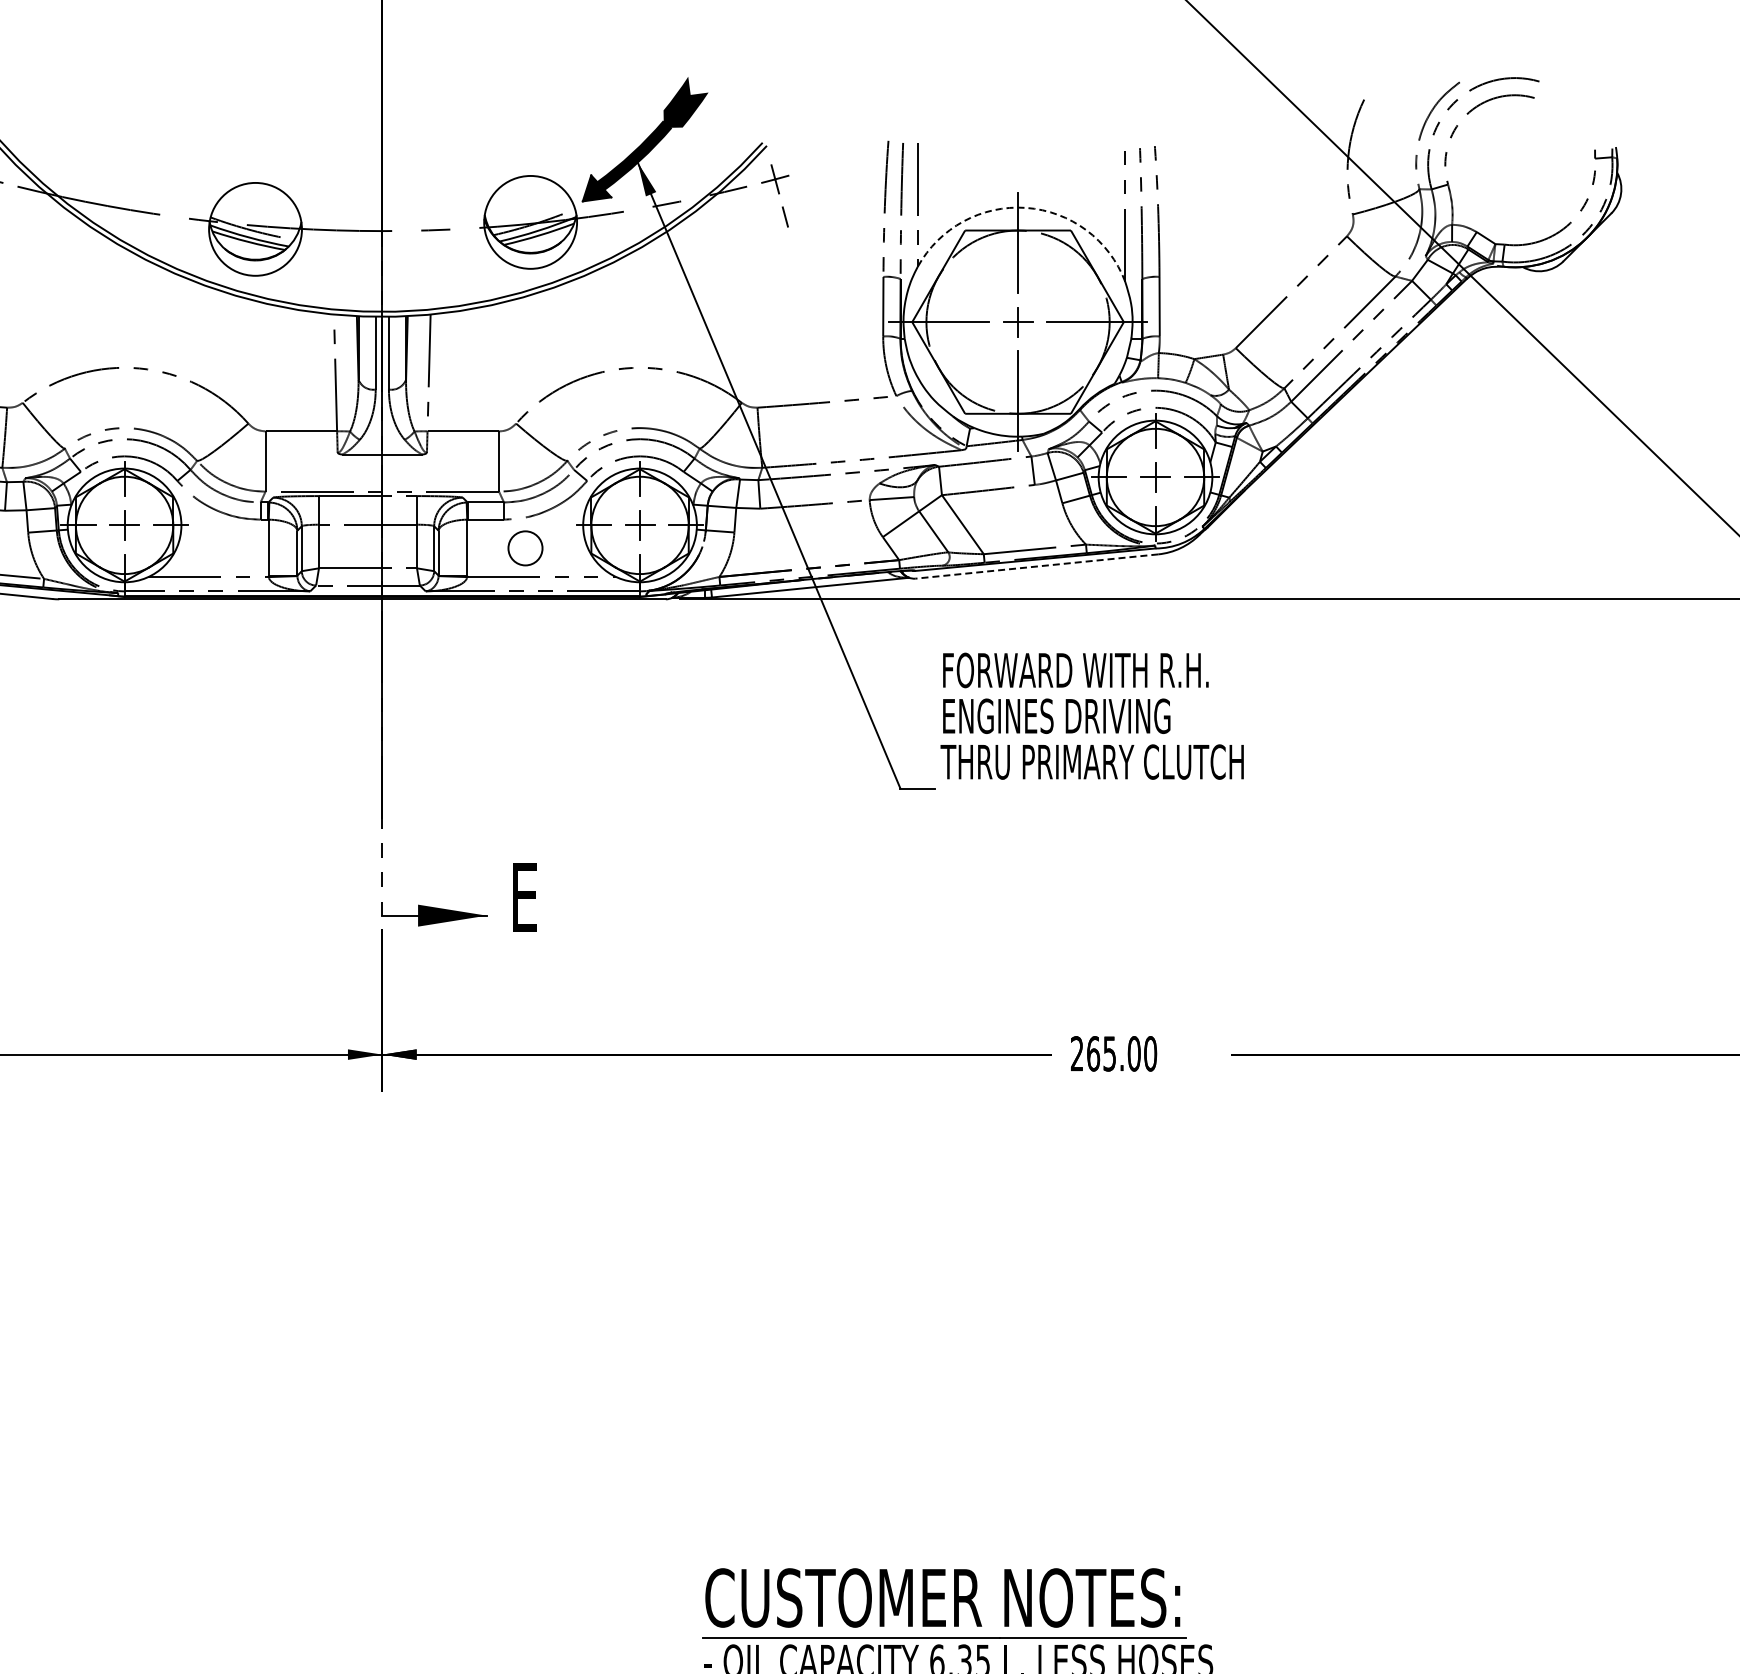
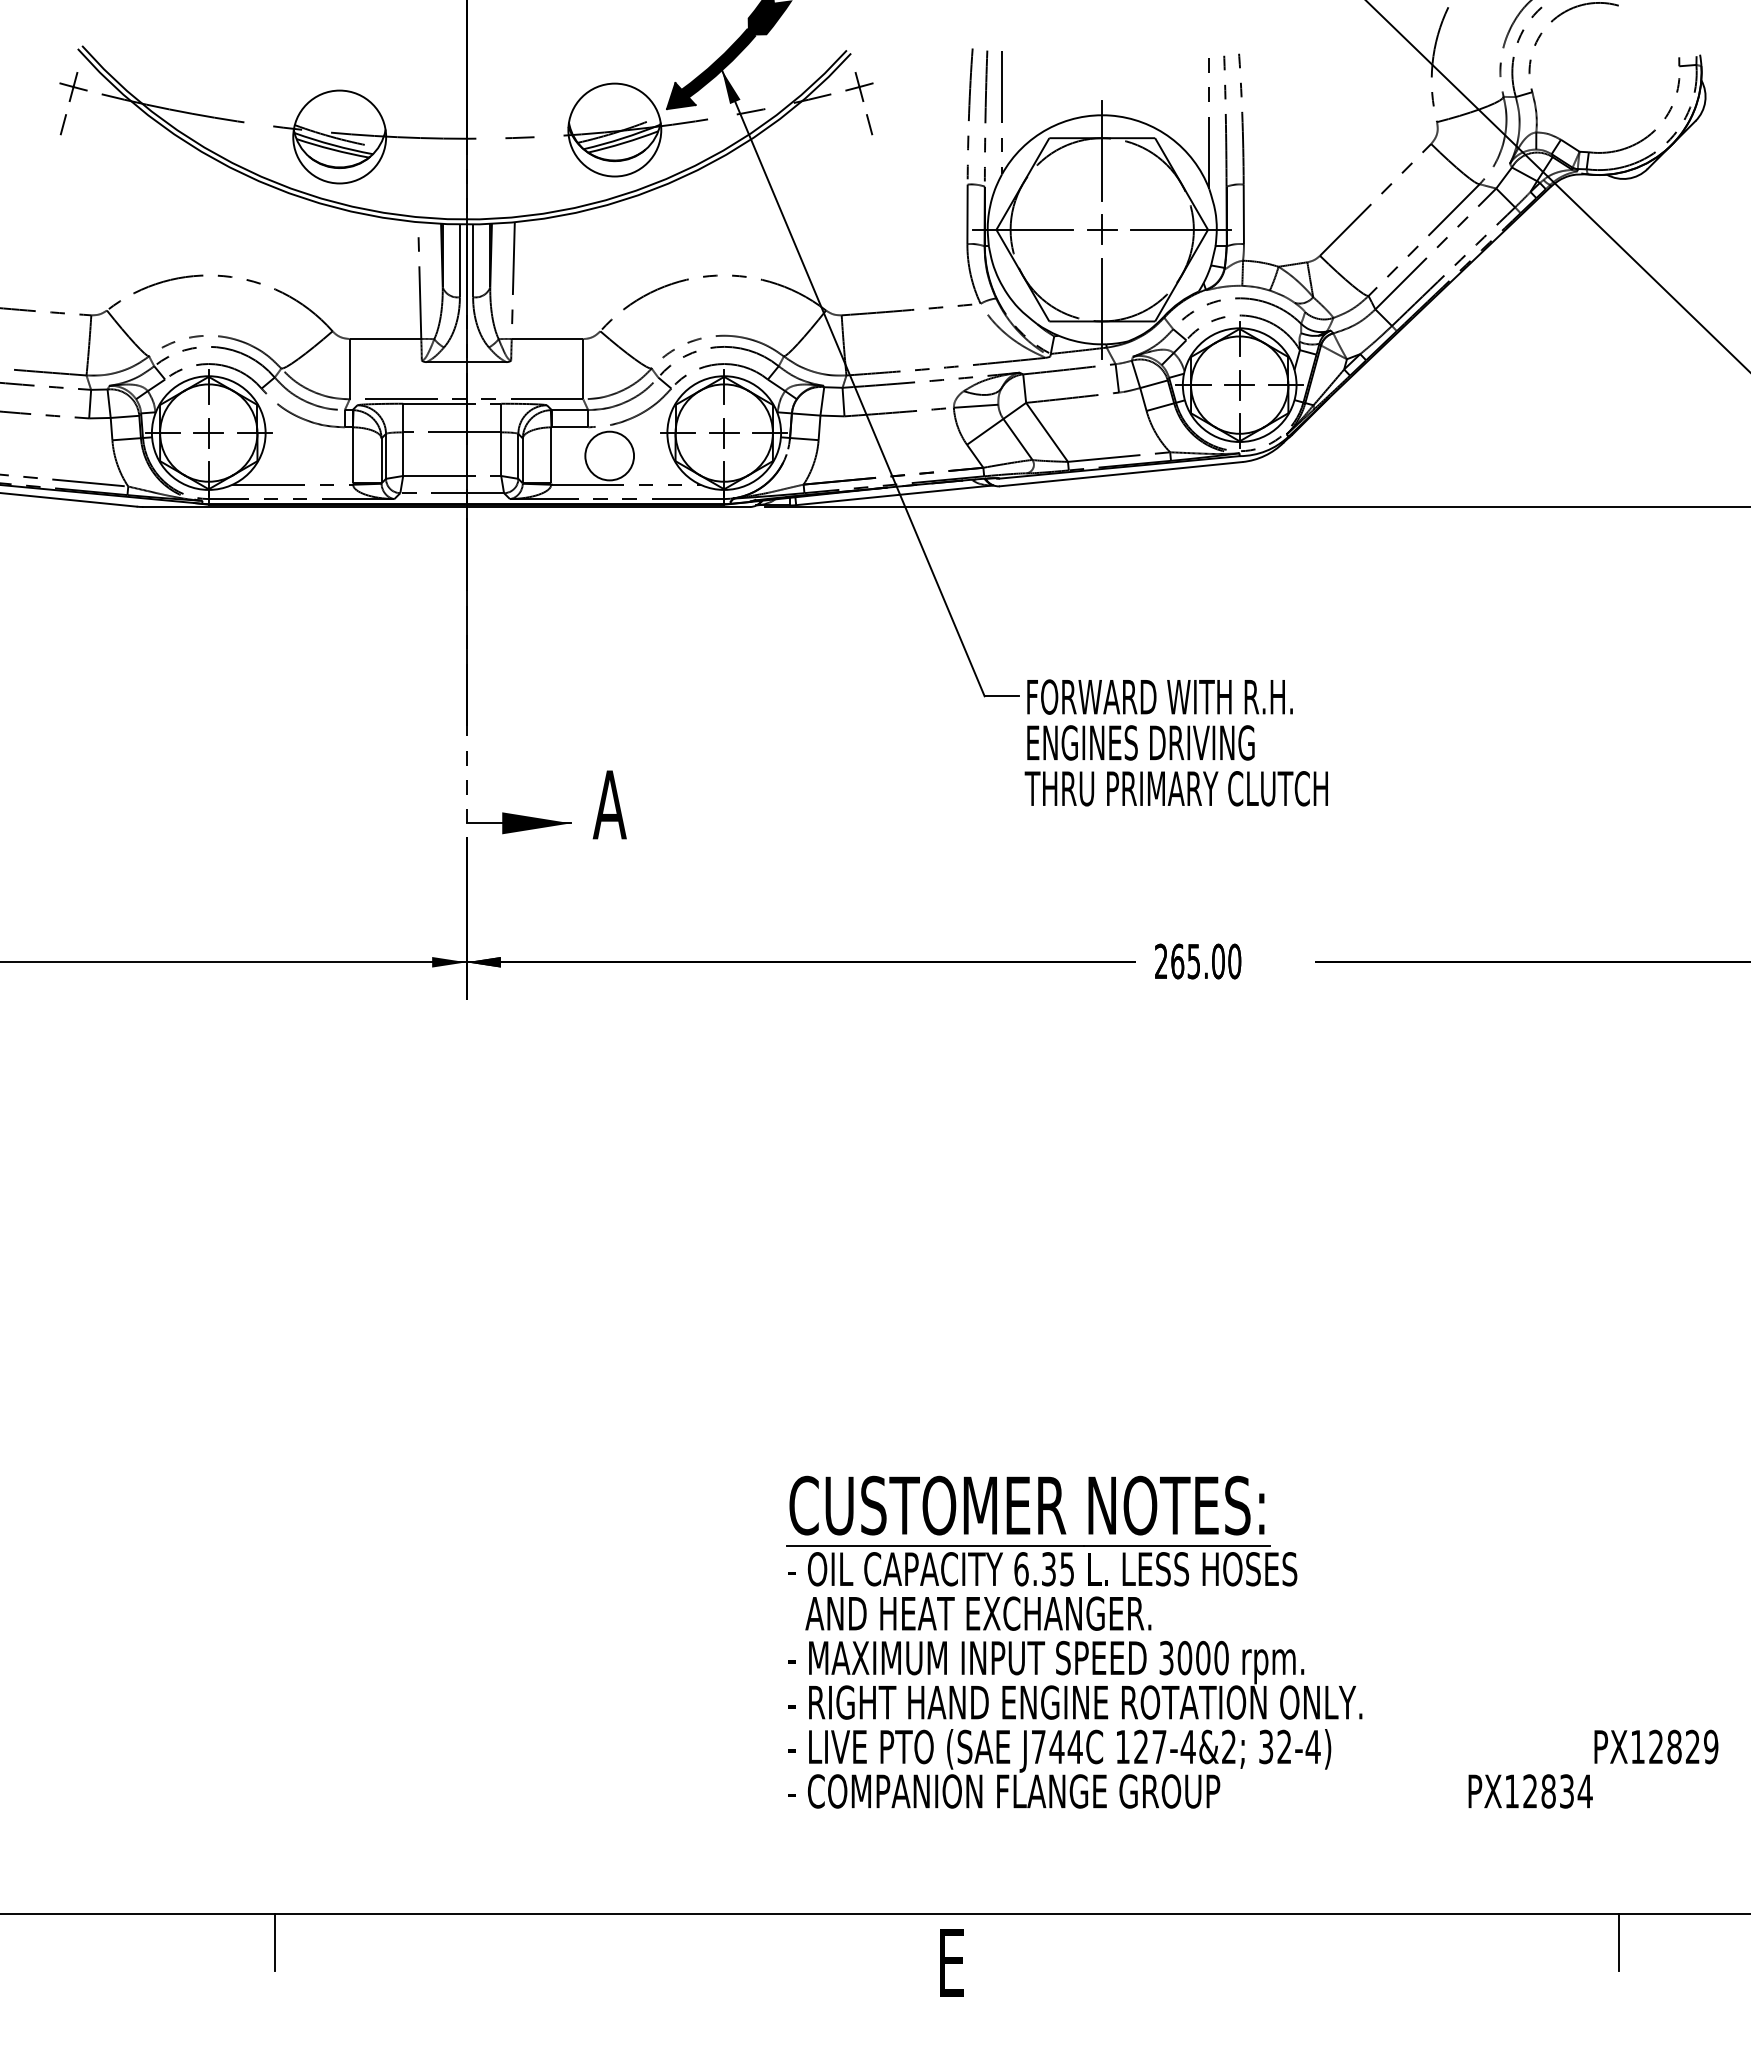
arc: (1026, 207) -> (1110, 115), dashed -> solid
circle: (525, 547) -> (609, 455), size x1.43
line: (1037, 566) -> (1121, 474), dashed -> solid
text: (1091, 715) -> (1175, 742), moved
text: (525, 896) -> (609, 804), E -> A

